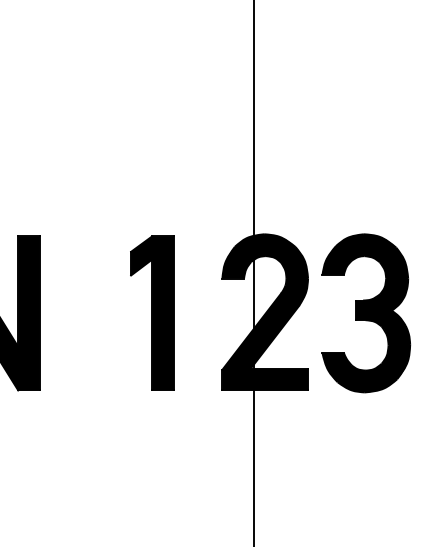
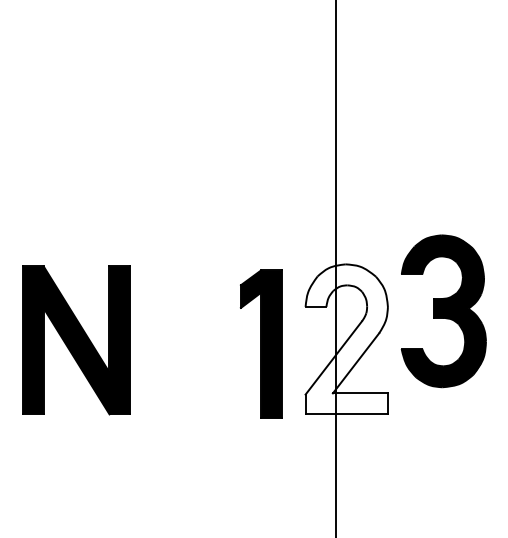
part: (151, 312) -> (260, 343), moved
fill: (264, 312) -> (346, 339), removed
part: (365, 313) -> (443, 311), moved

